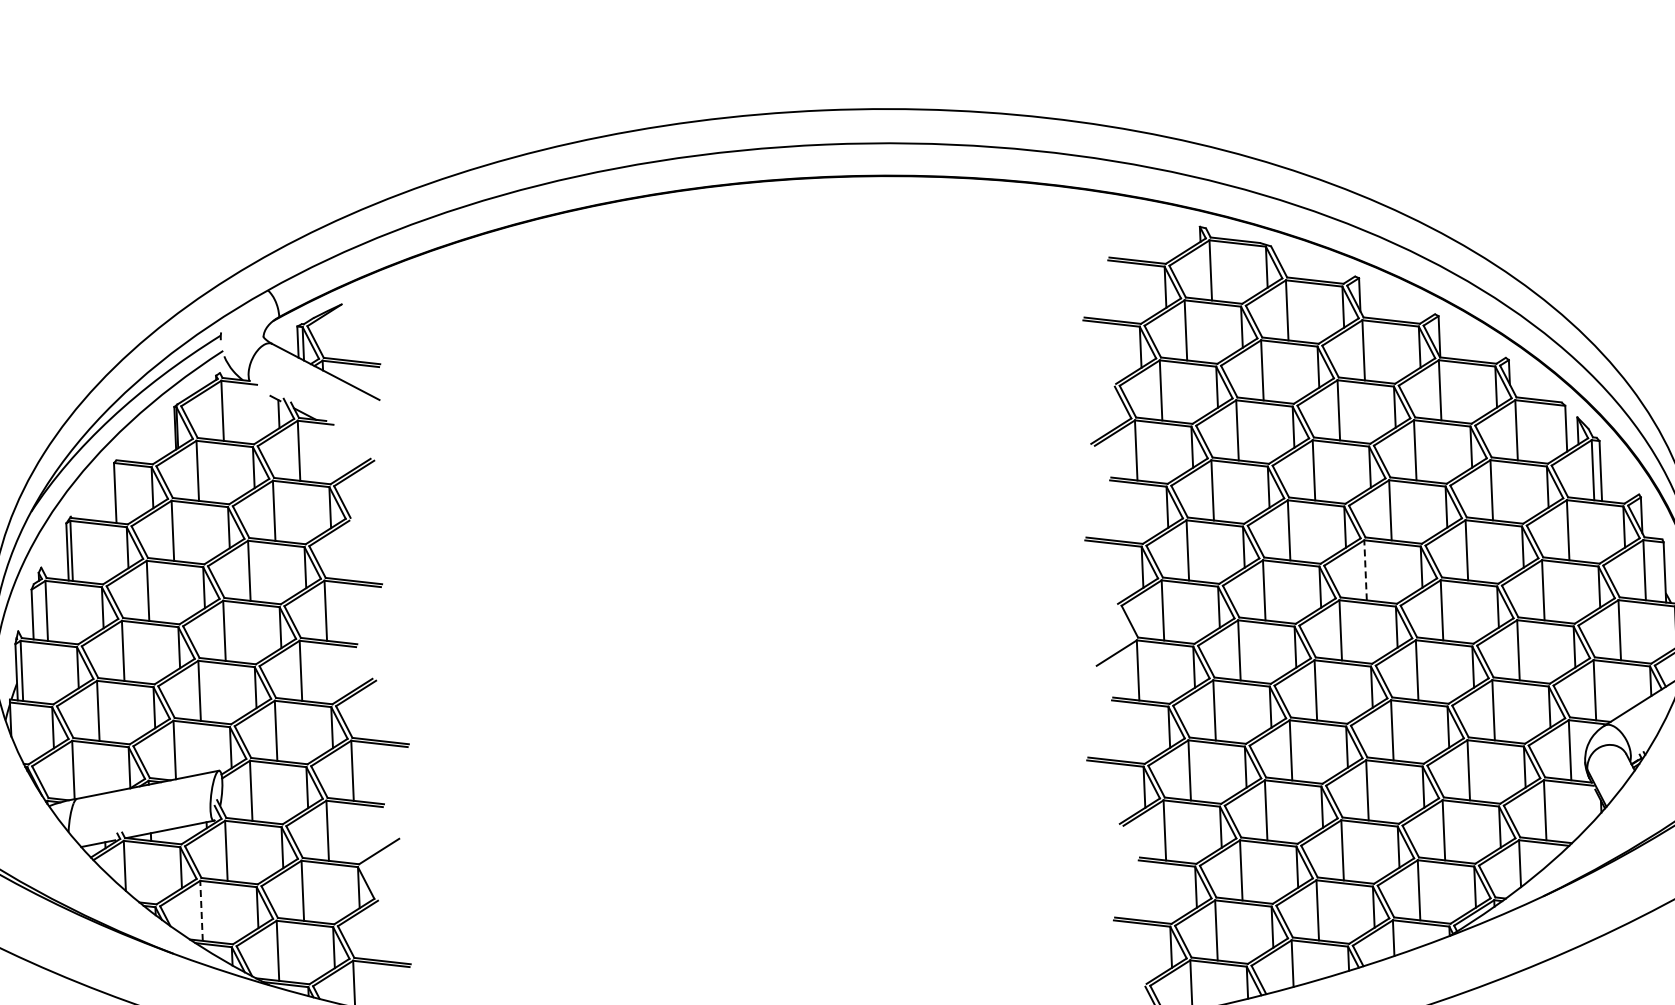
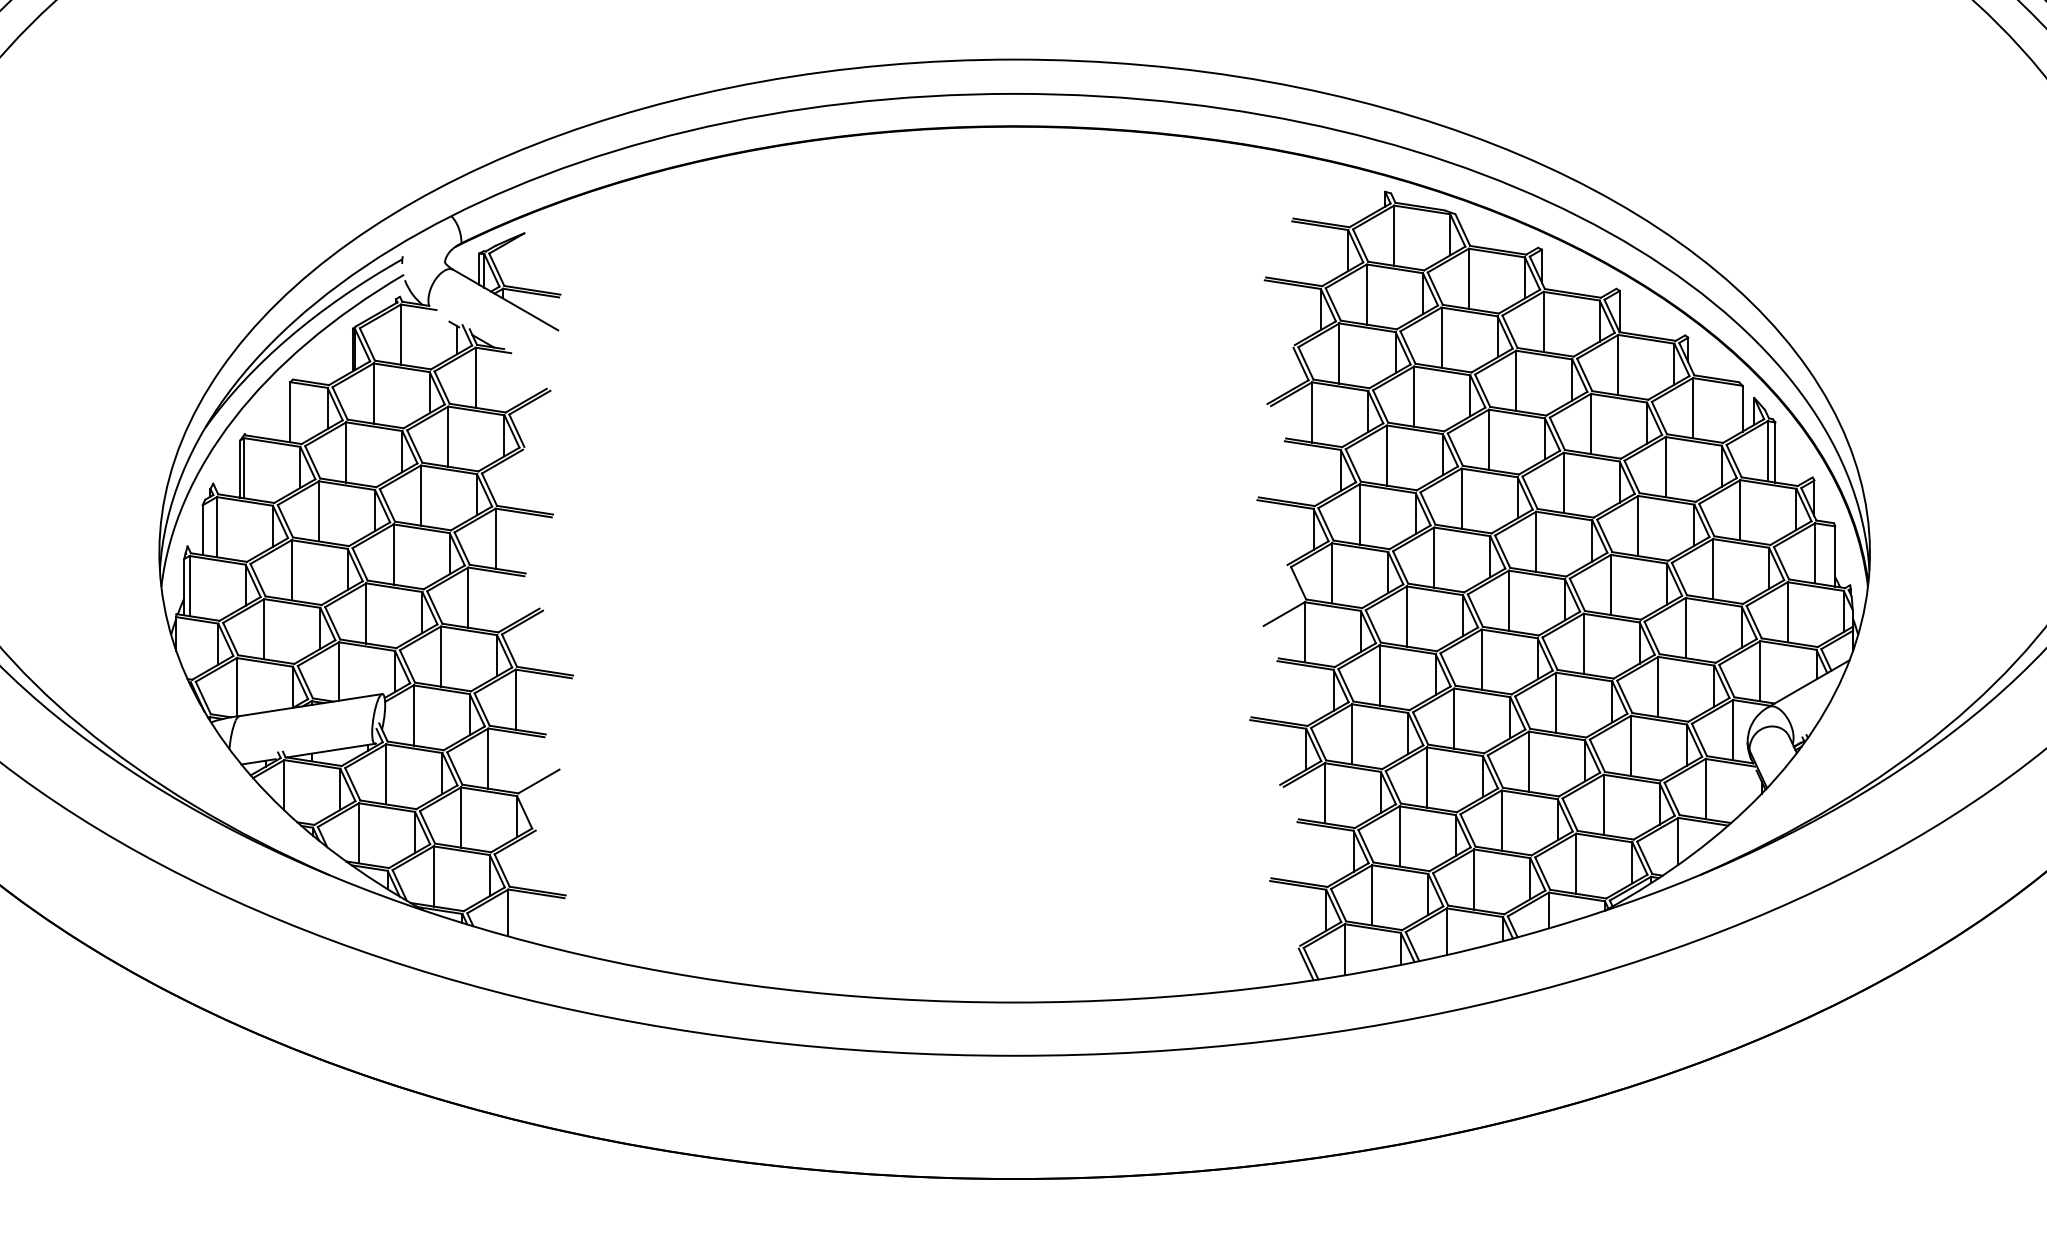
line: (1365, 569) -> (1536, 541), dashed -> solid
line: (201, 910) -> (358, 832), dashed -> solid

